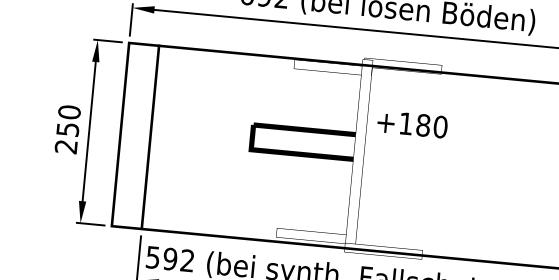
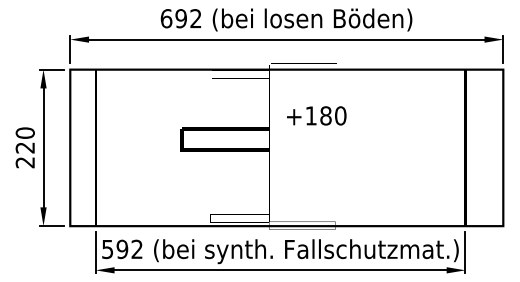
text: (66, 129) -> (24, 147), 250 -> 220

